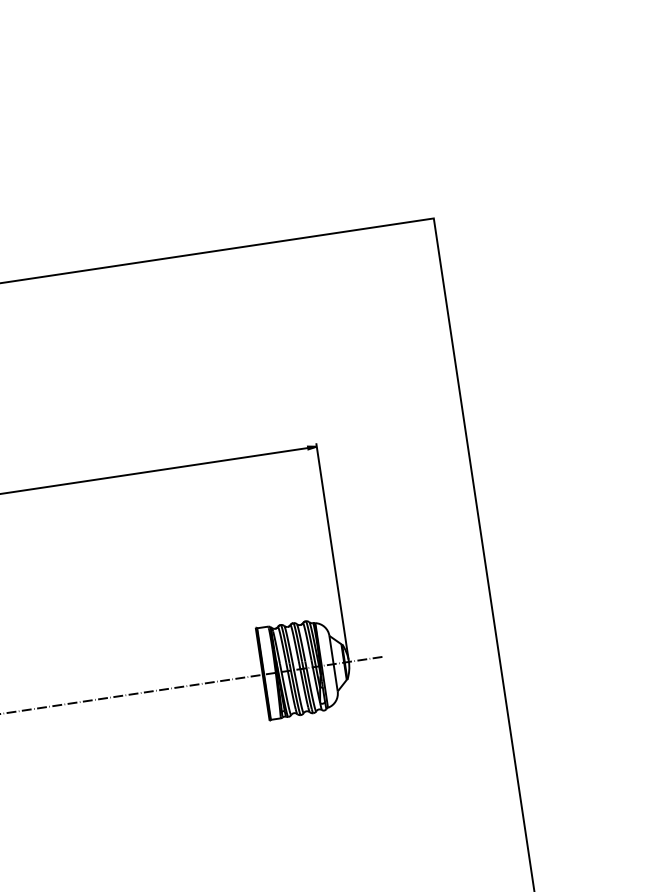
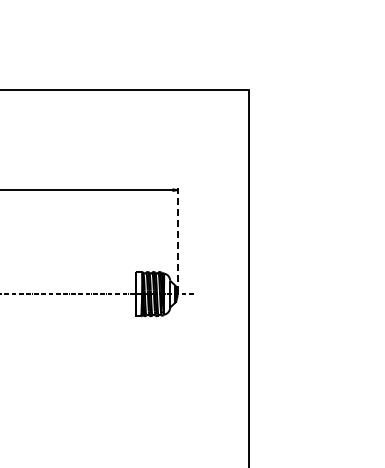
line: (332, 550) -> (177, 240), solid -> dashed

